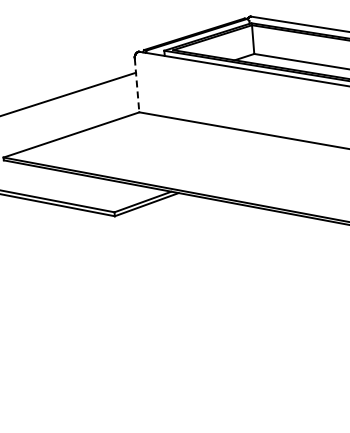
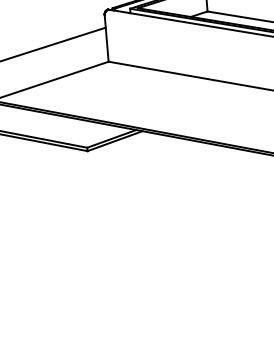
line: (137, 85) -> (107, 38), dashed -> solid

